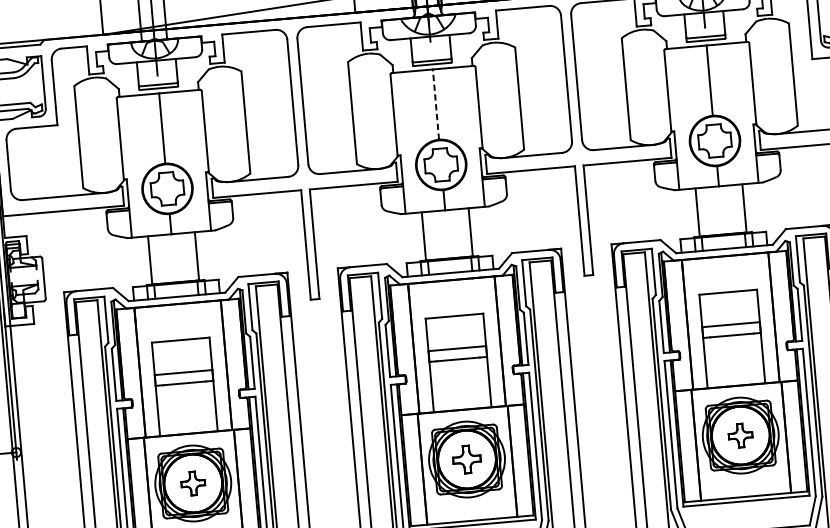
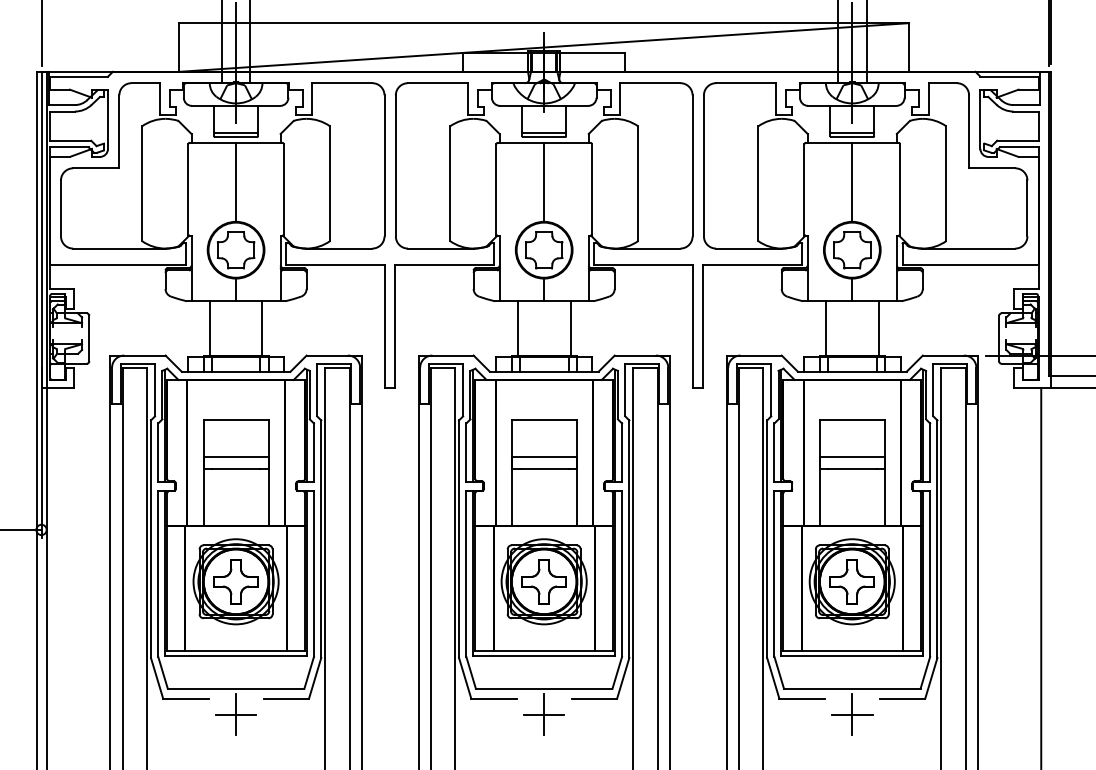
line: (436, 104) -> (544, 182), dashed -> solid
part: (740, 435) -> (851, 581), size x1.67
part: (466, 459) -> (543, 581), size x1.43
part: (192, 483) -> (235, 581), size x1.67

